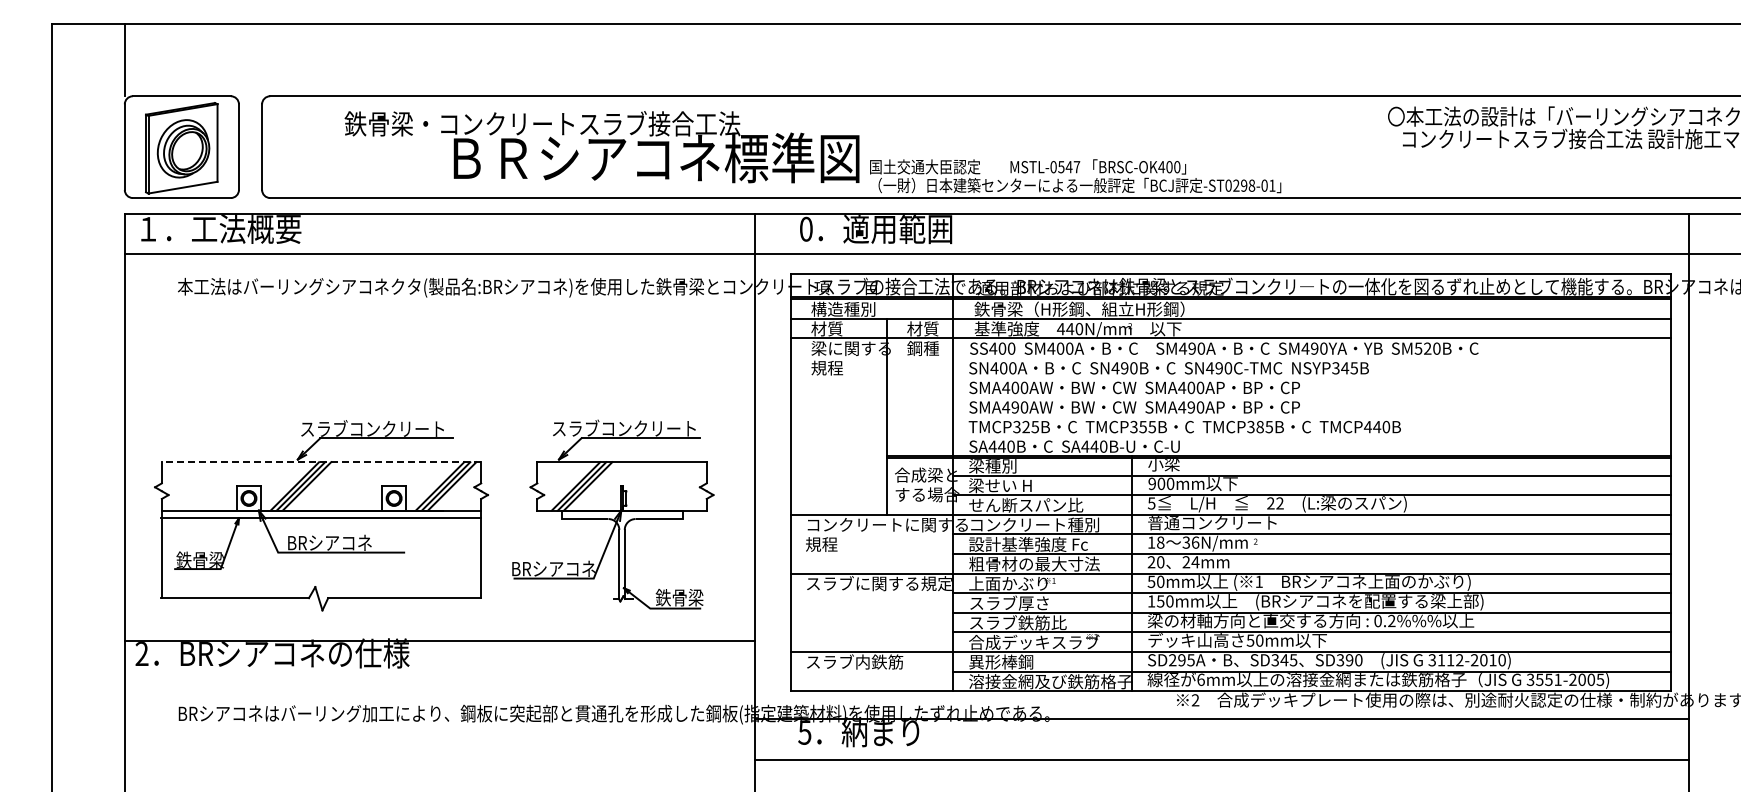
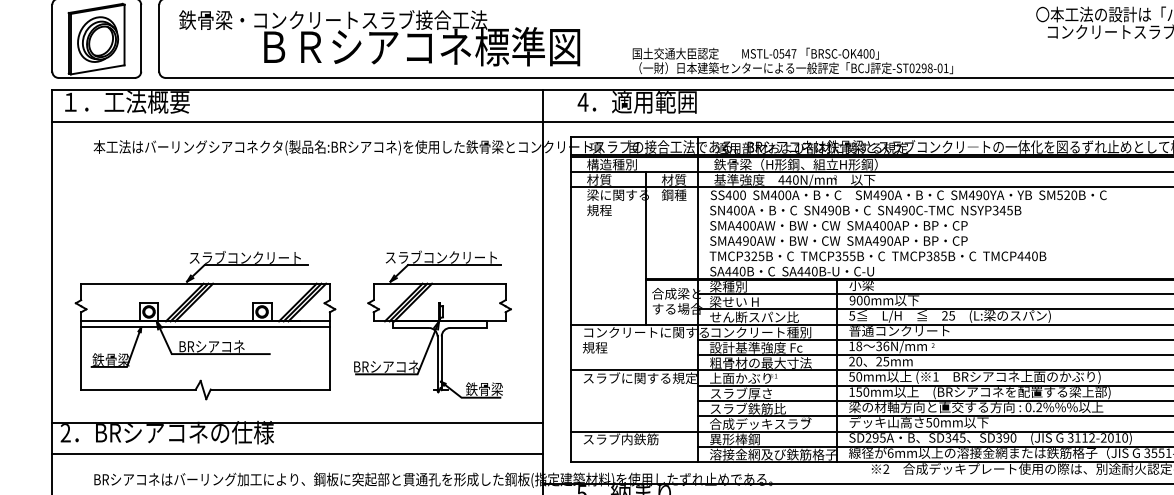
text: (601, 147) -> (379, 38), moved
text: (806, 228) -> (583, 101), 0 -> 4
line: (321, 462) -> (205, 283), dashed -> solid
text: (1279, 503) -> (951, 315), 22 -> 25
text: (1195, 562) -> (886, 361), 24mm -> 25mm
line: (439, 681) -> (297, 454), added

